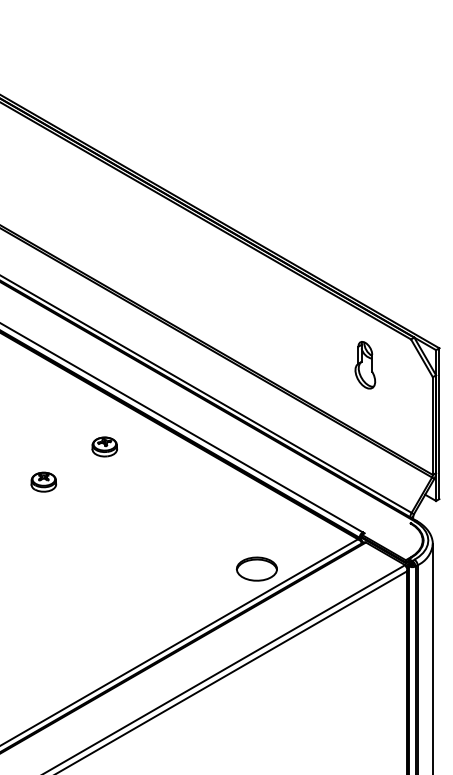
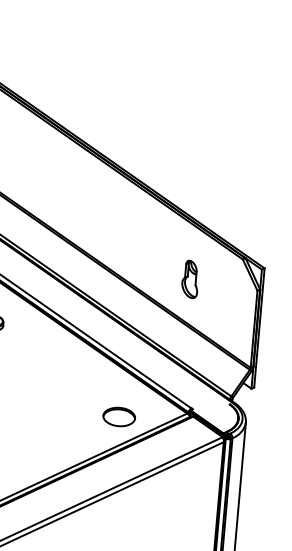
part: (365, 365) -> (190, 279), moved
part: (256, 568) -> (118, 416), moved

